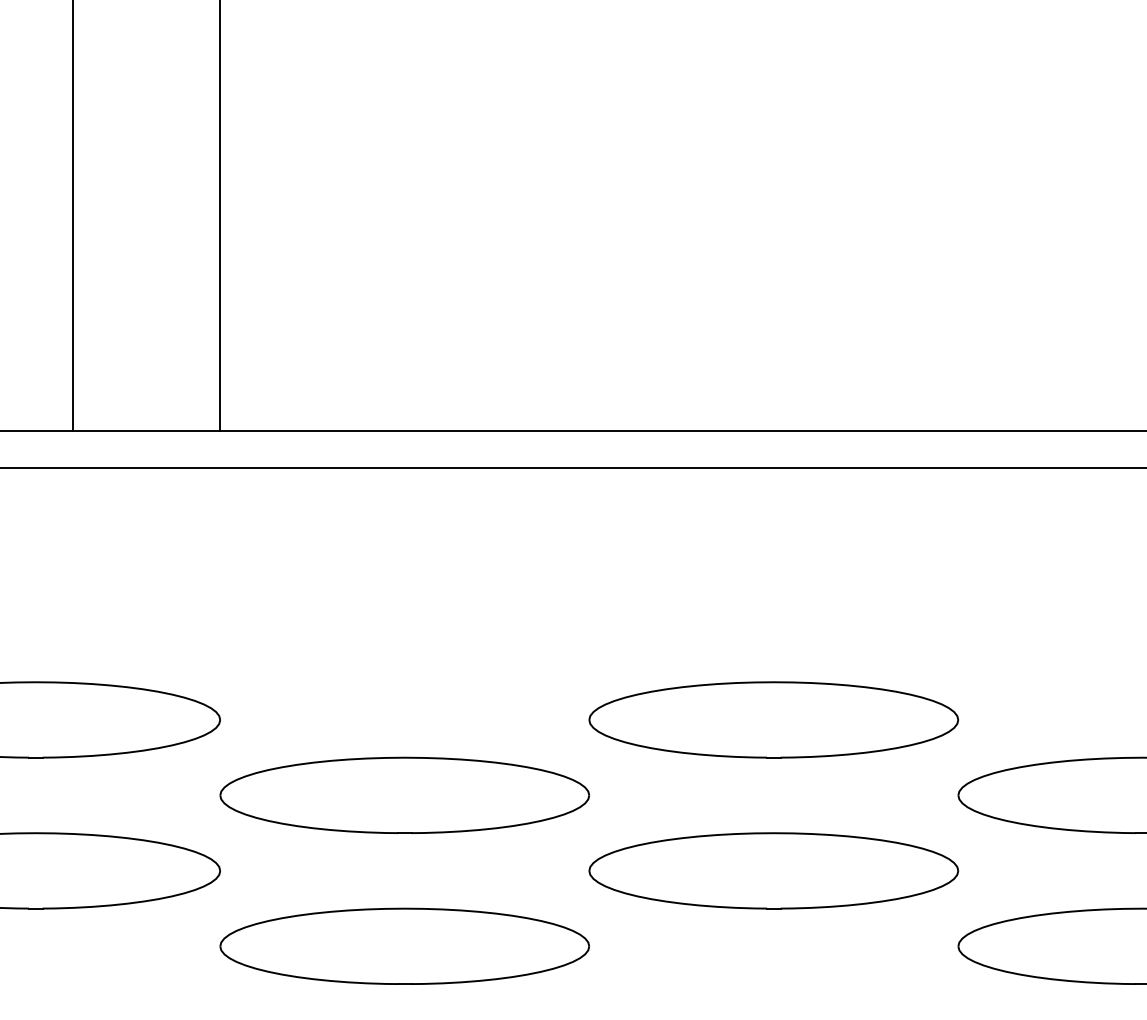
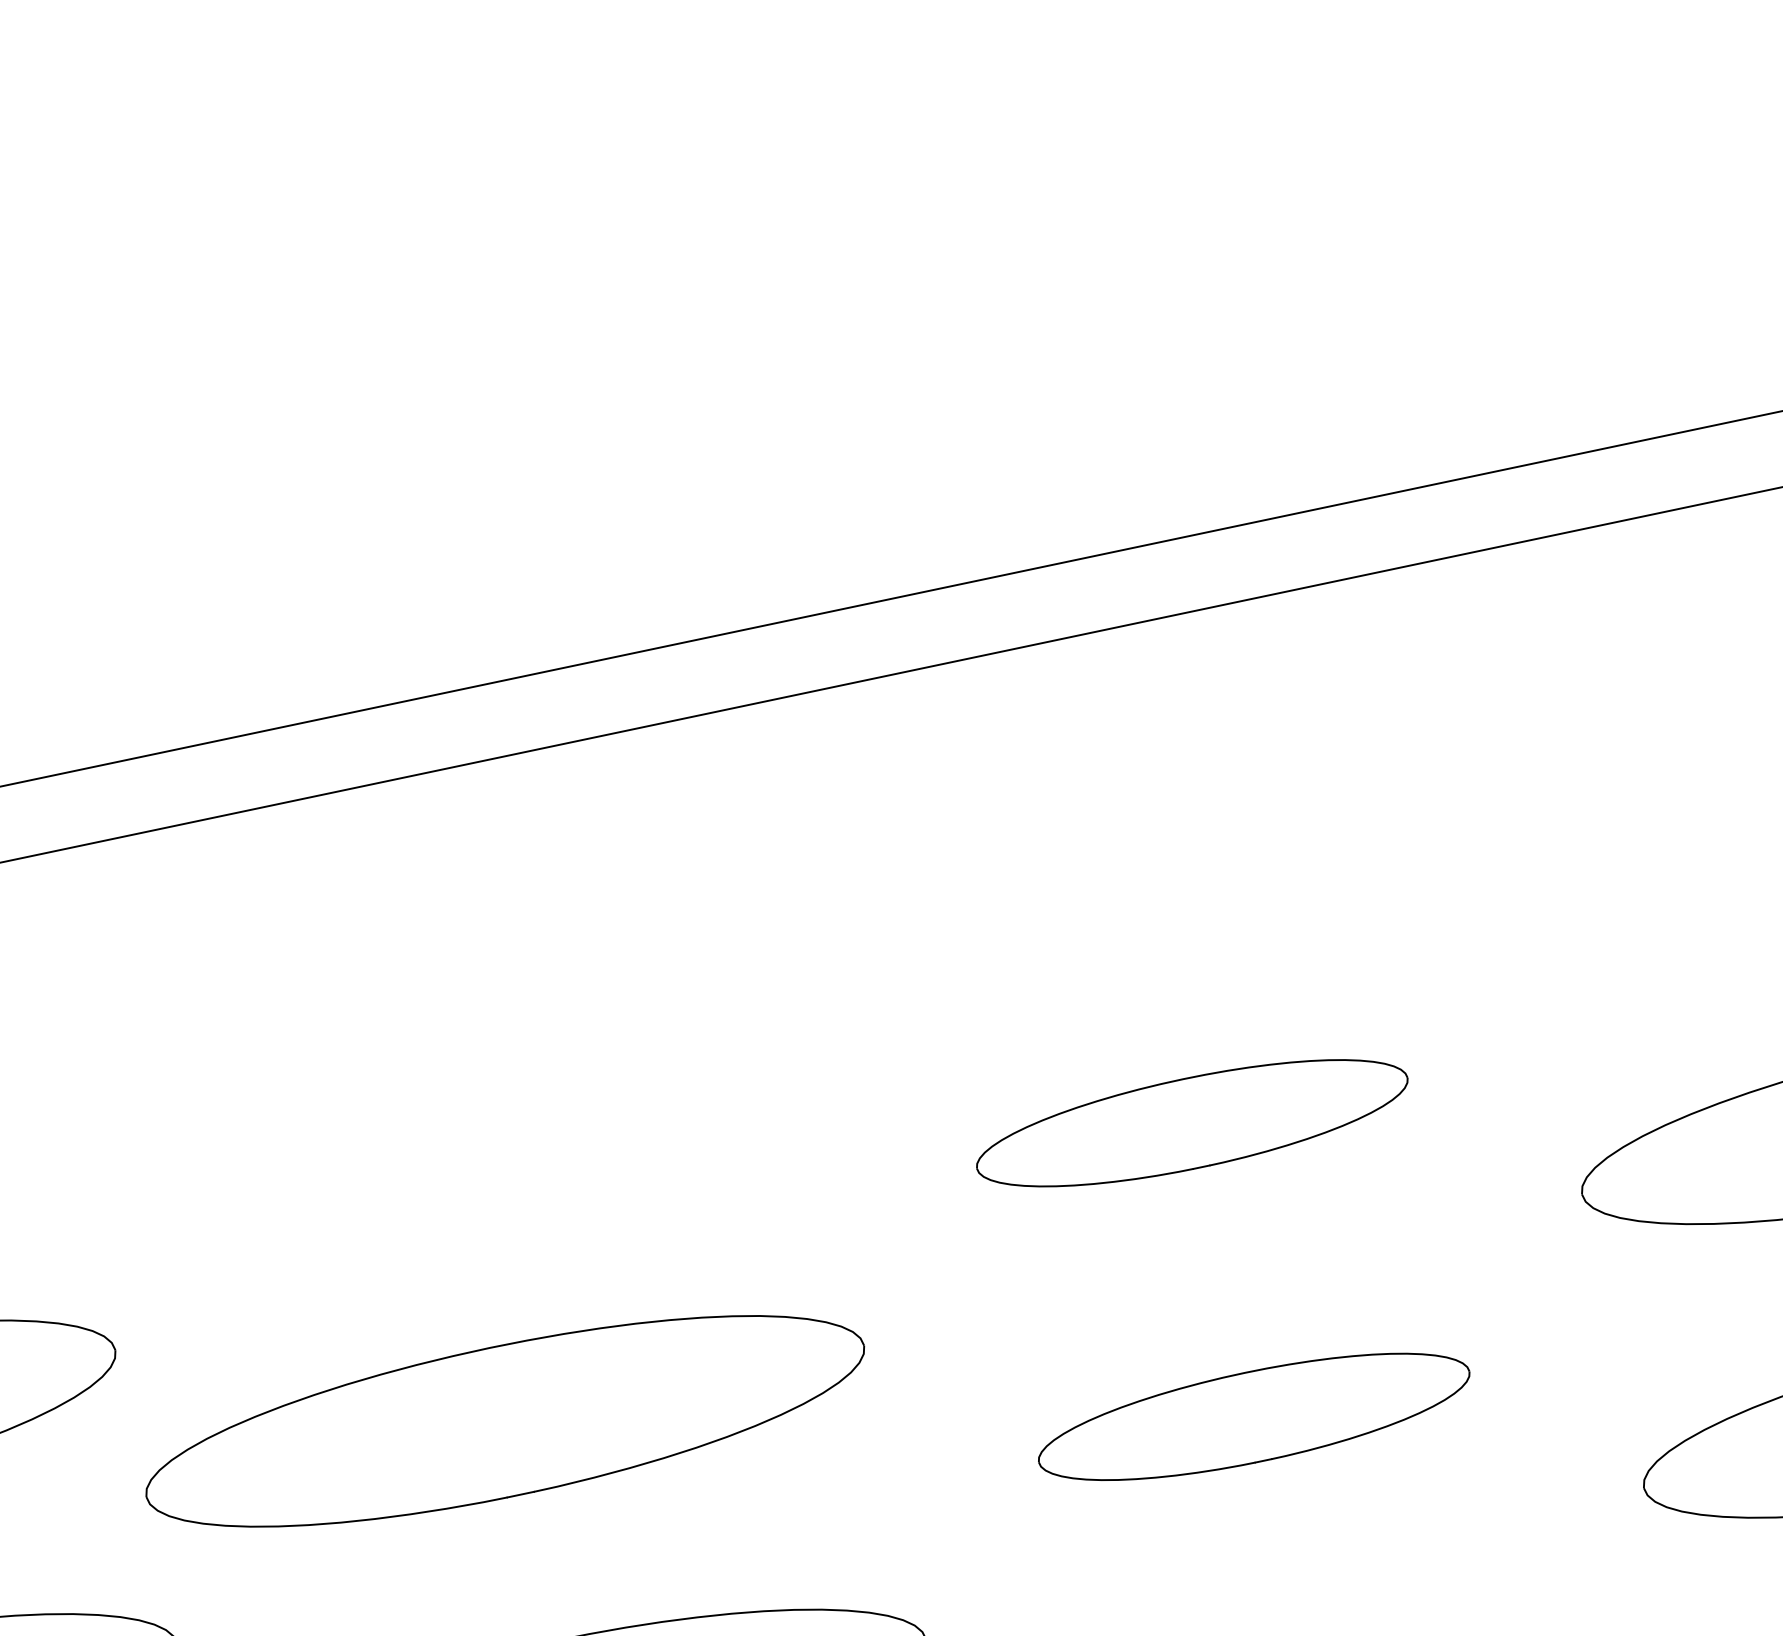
part: (773, 719) -> (1191, 1122), size x0.6
part: (773, 870) -> (1253, 1416), size x0.6

